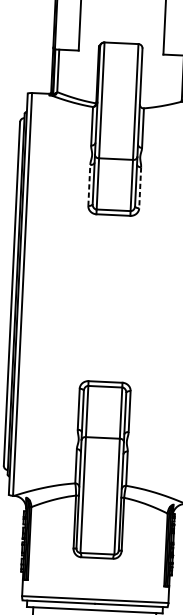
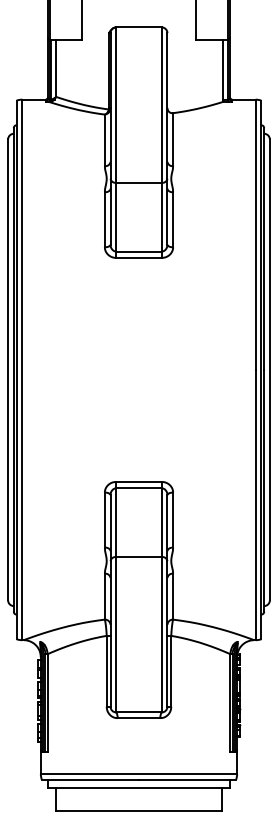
line: (89, 185) -> (104, 219), dashed -> solid
line: (140, 188) -> (173, 220), dashed -> solid

